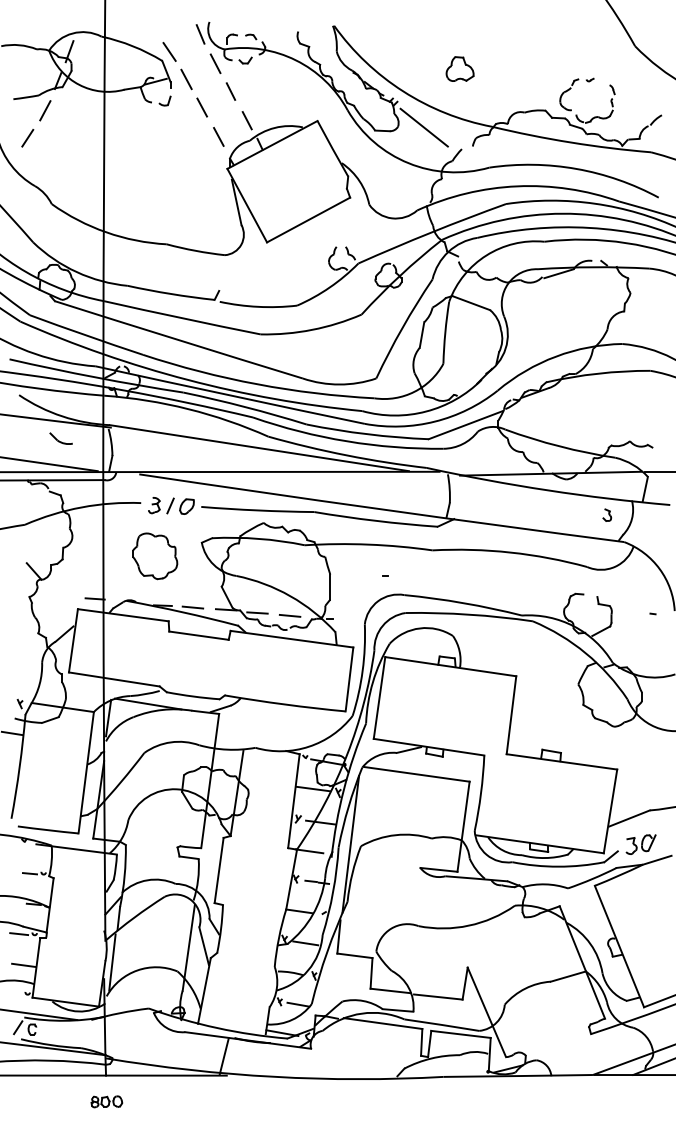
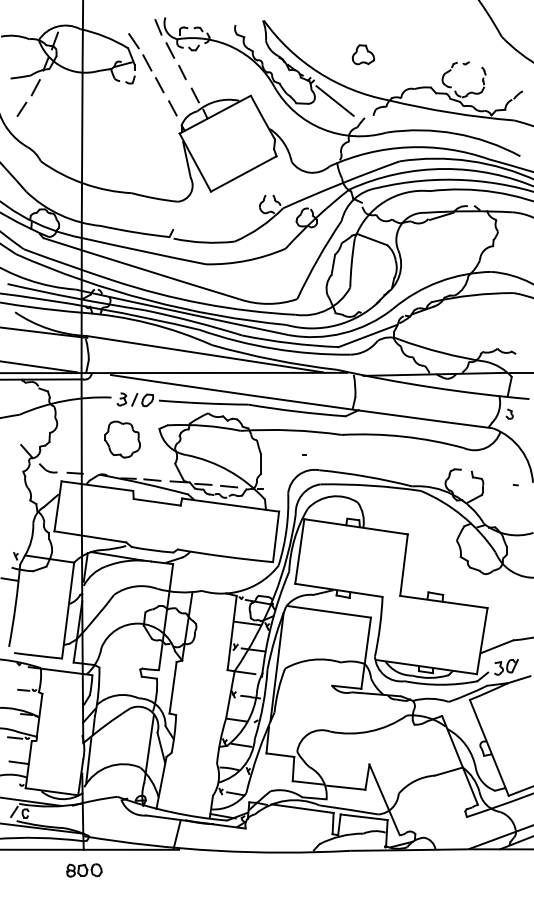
part: (60, 438) -> (47, 468), moved
part: (607, 514) -> (509, 413), moved
part: (106, 1101) -> (84, 870), size x1.43

